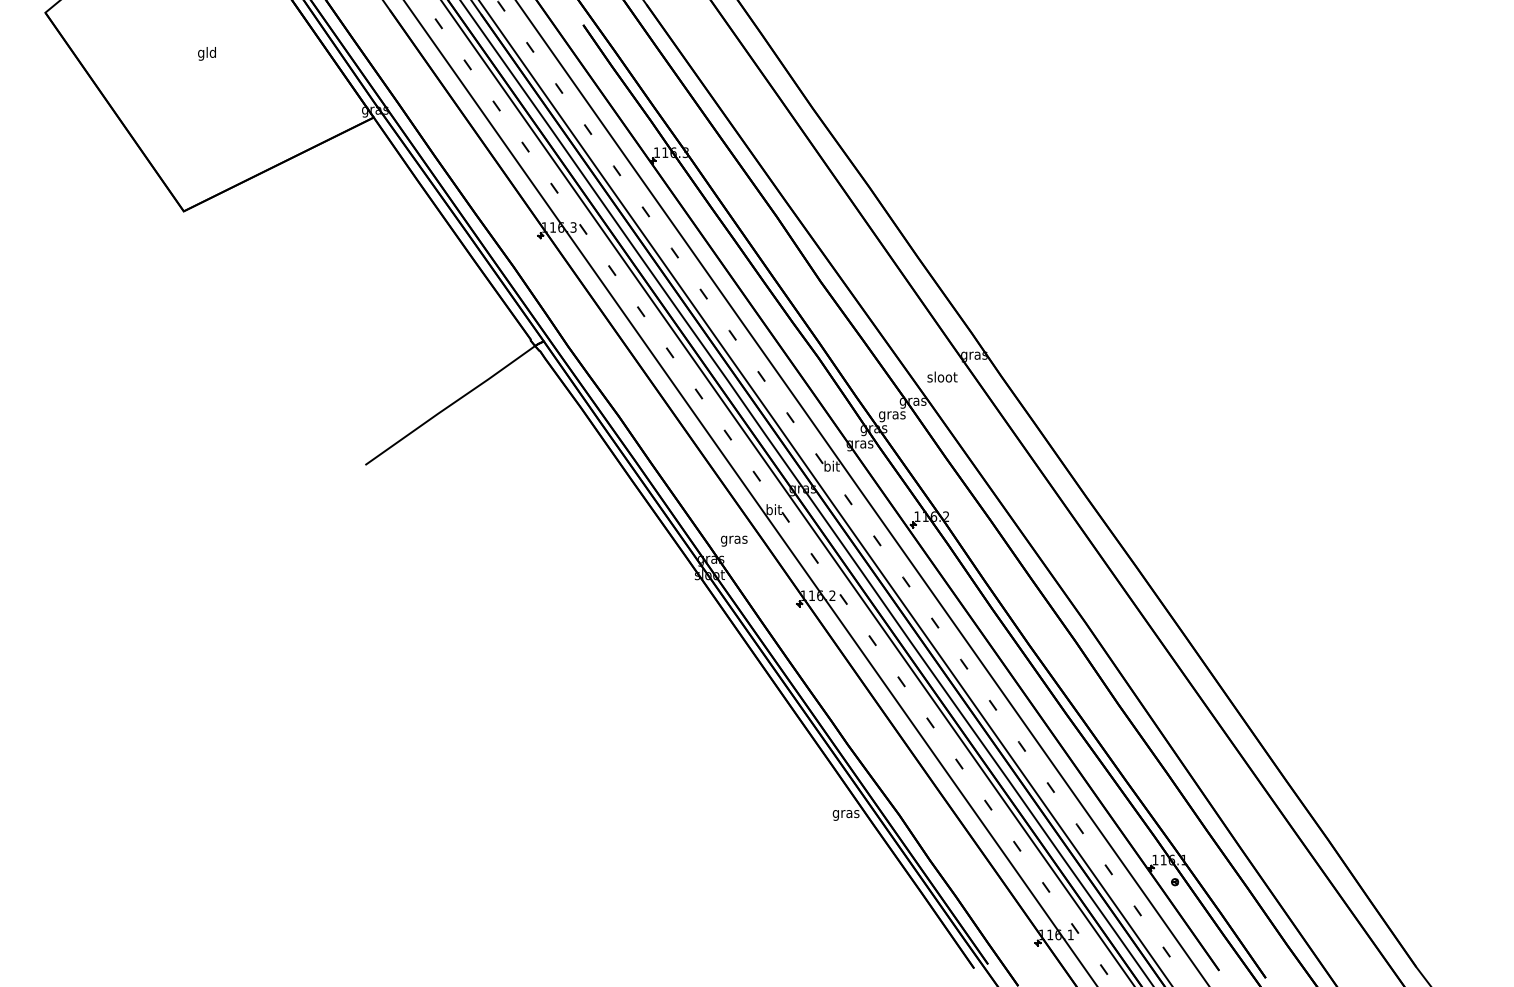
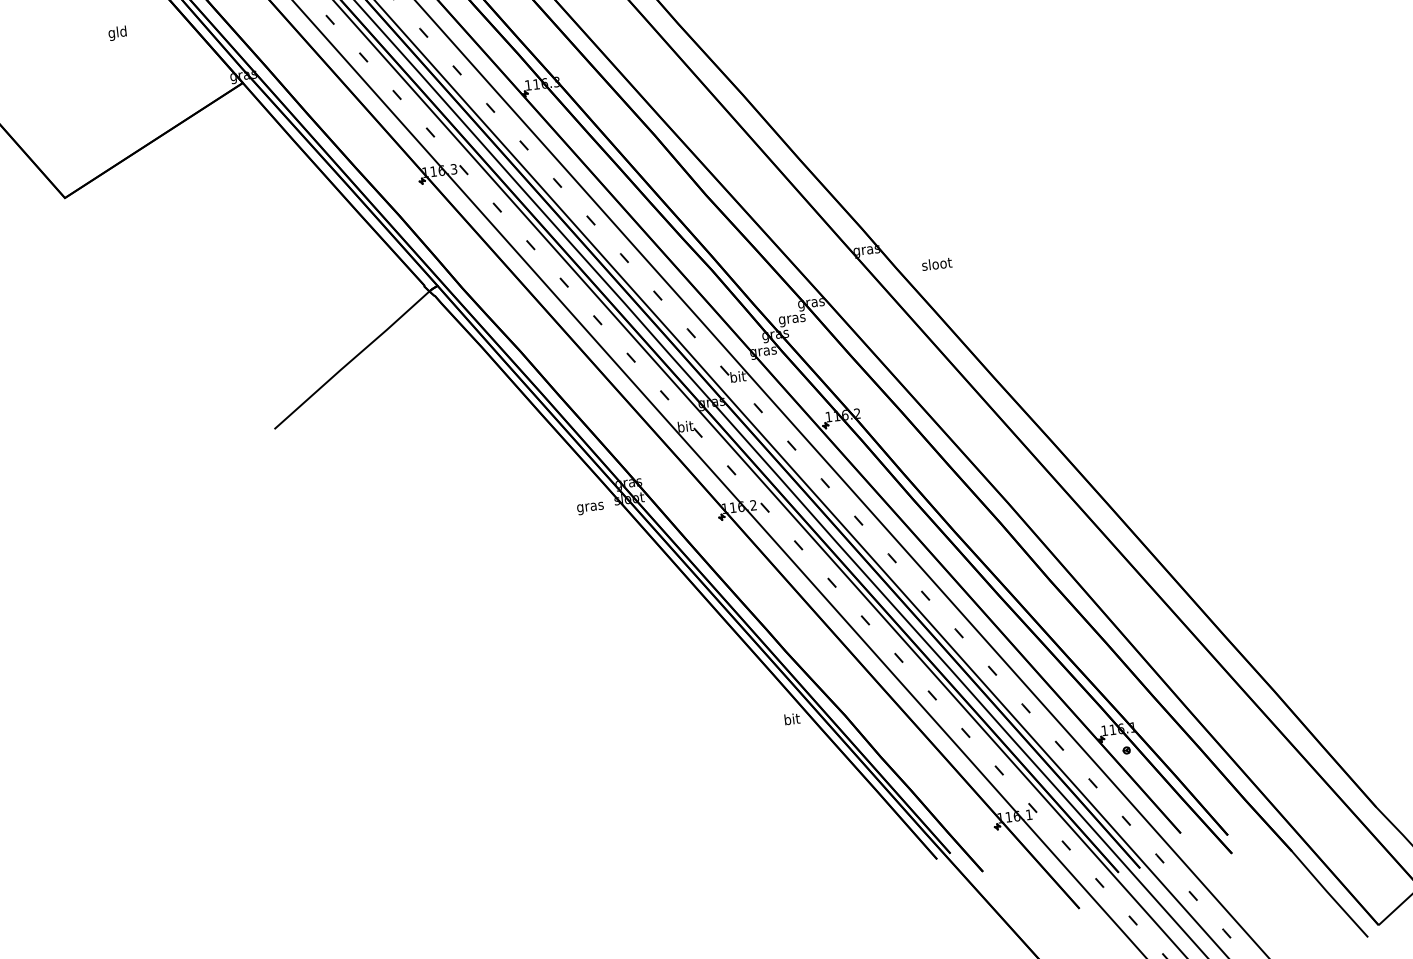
text: (206, 53) -> (117, 33), moved
text: (942, 376) -> (936, 263), moved
text: (734, 540) -> (590, 507), moved
text: (845, 813) -> (791, 720), gras -> bit

